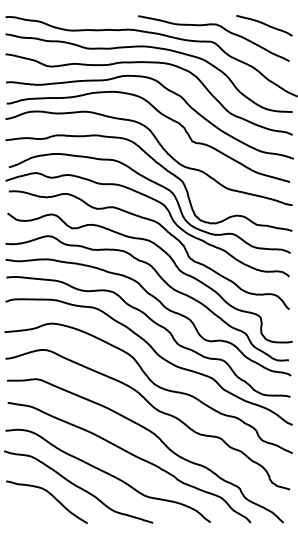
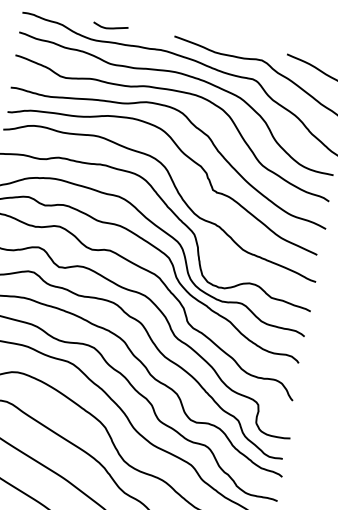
curve: (82, 17) -> (110, 27), added

